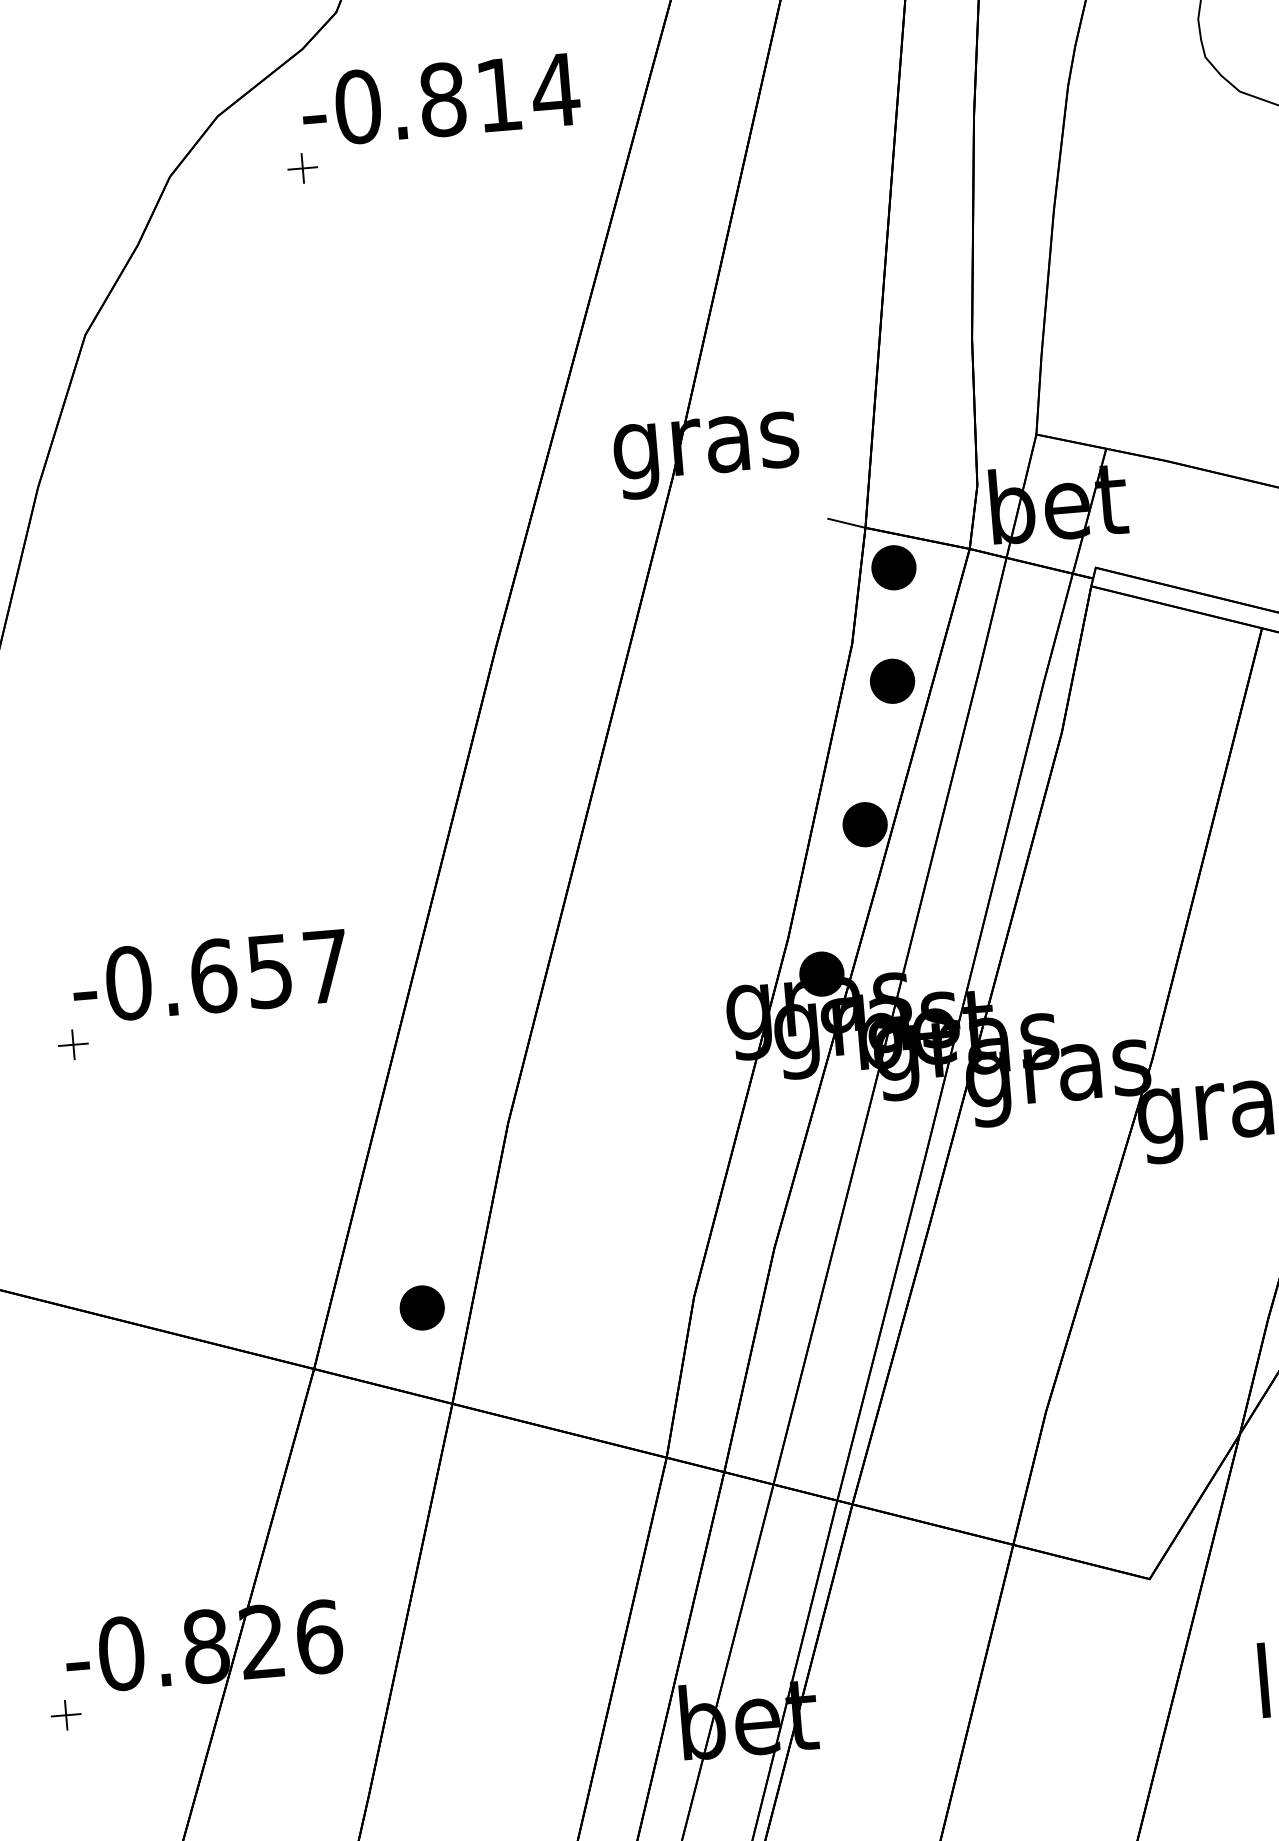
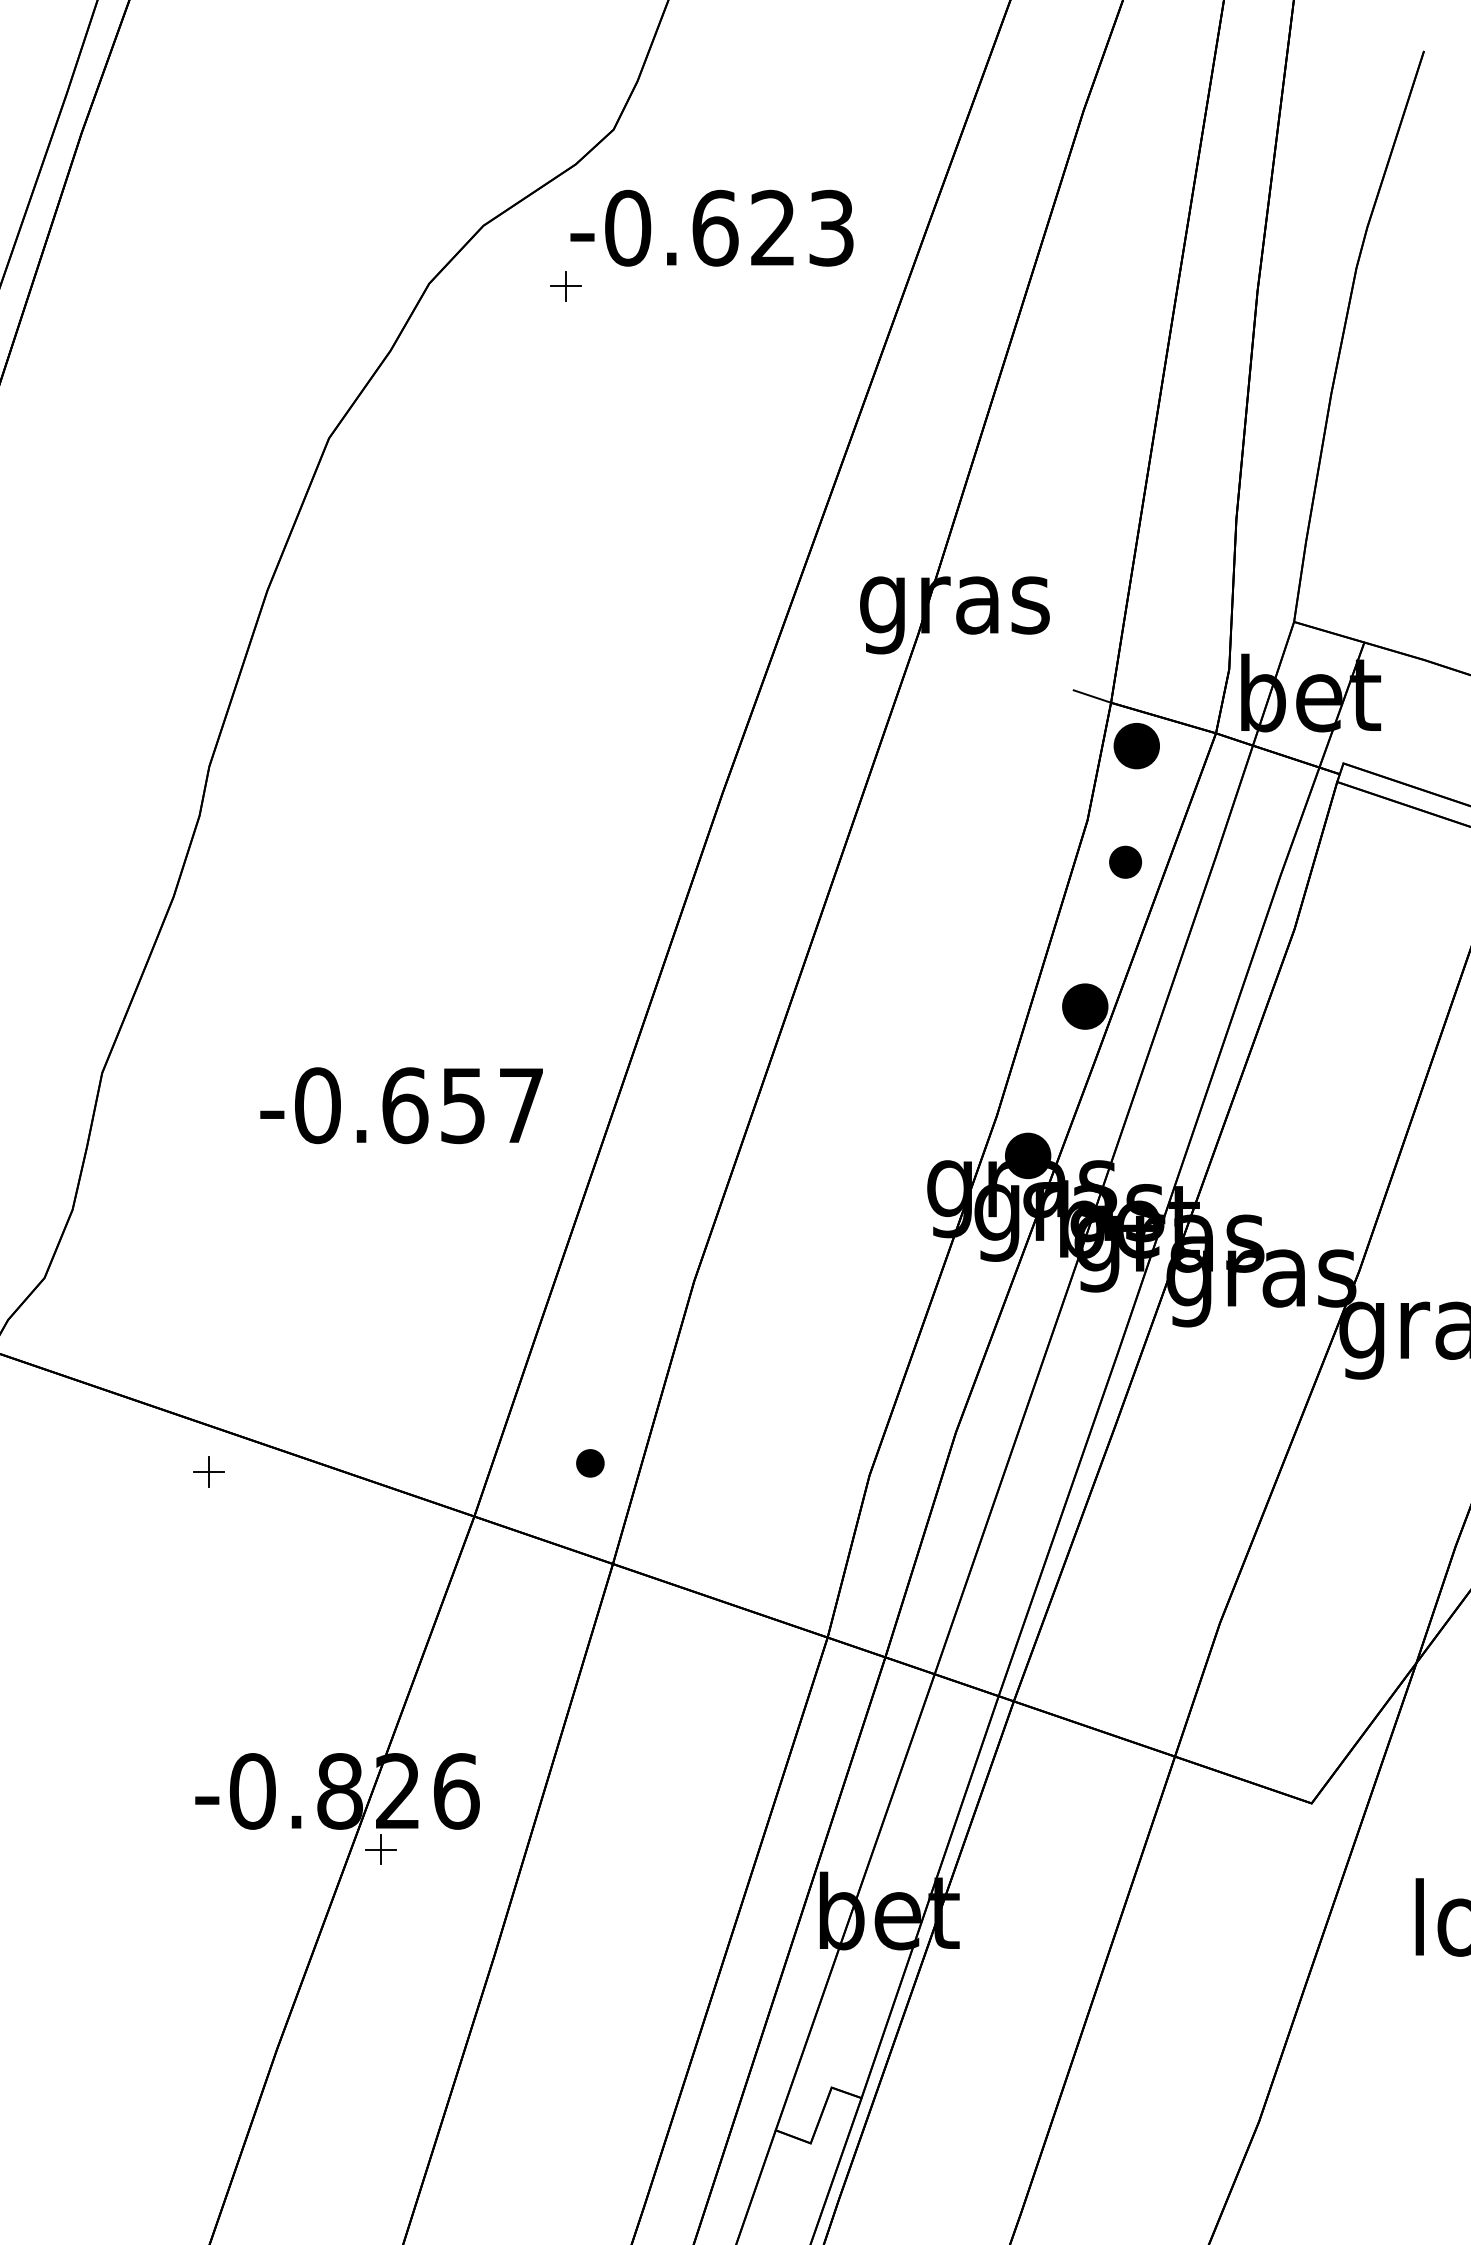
text: (499, 94) -> (773, 227), -0.814 -> -0.623
part: (892, 681) -> (1125, 862), size x0.7
part: (73, 1044) -> (208, 1471), moved
part: (422, 1308) -> (590, 1463), size x0.6
part: (65, 1715) -> (380, 1849), moved

